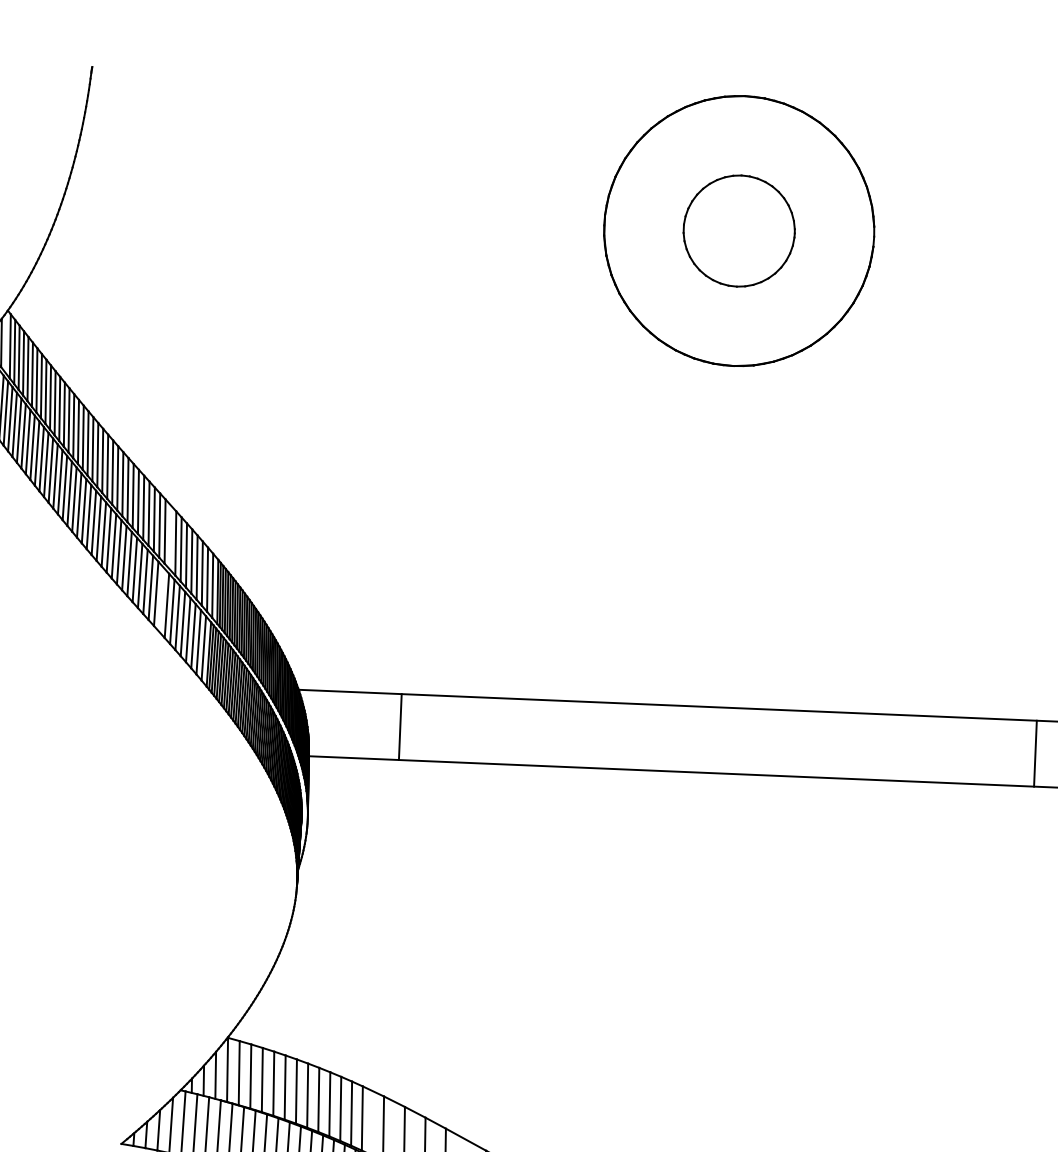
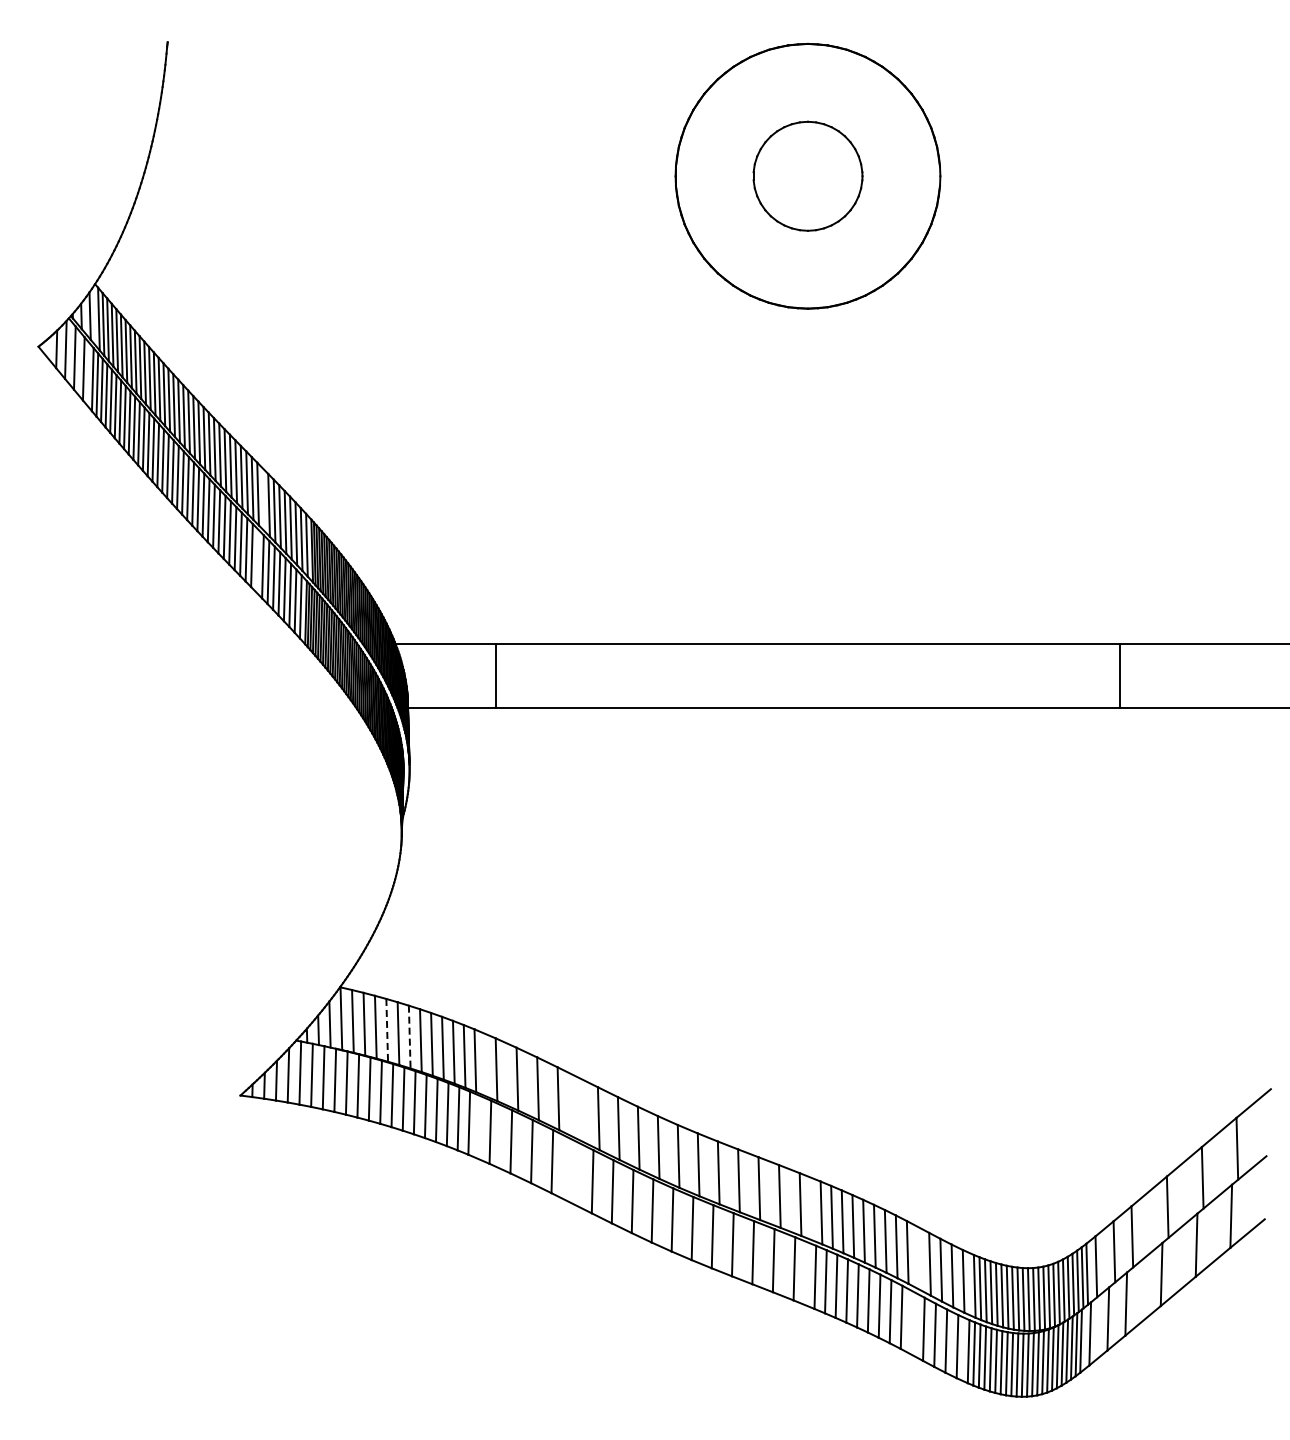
line: (274, 1083) -> (387, 1030), solid -> dashed
line: (296, 1091) -> (409, 1037), solid -> dashed

